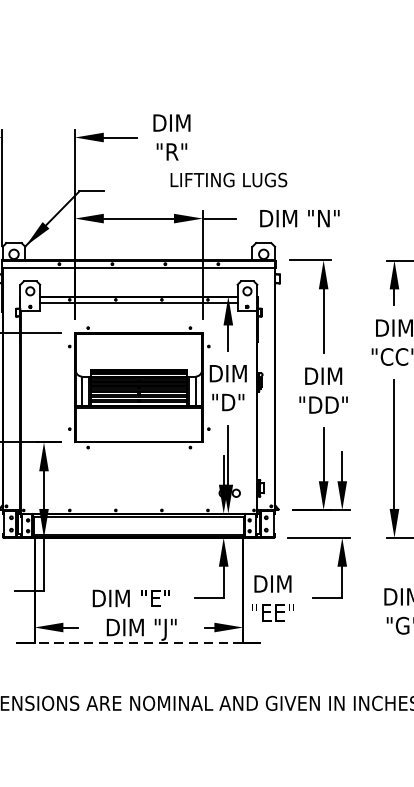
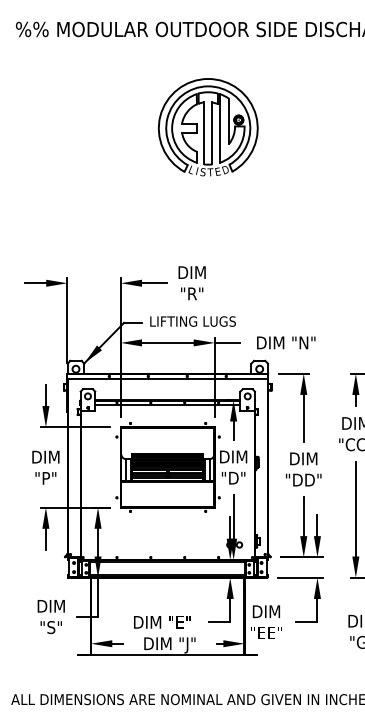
text: (228, 179) -> (192, 321), moved
line: (138, 643) -> (167, 655), dashed -> solid

